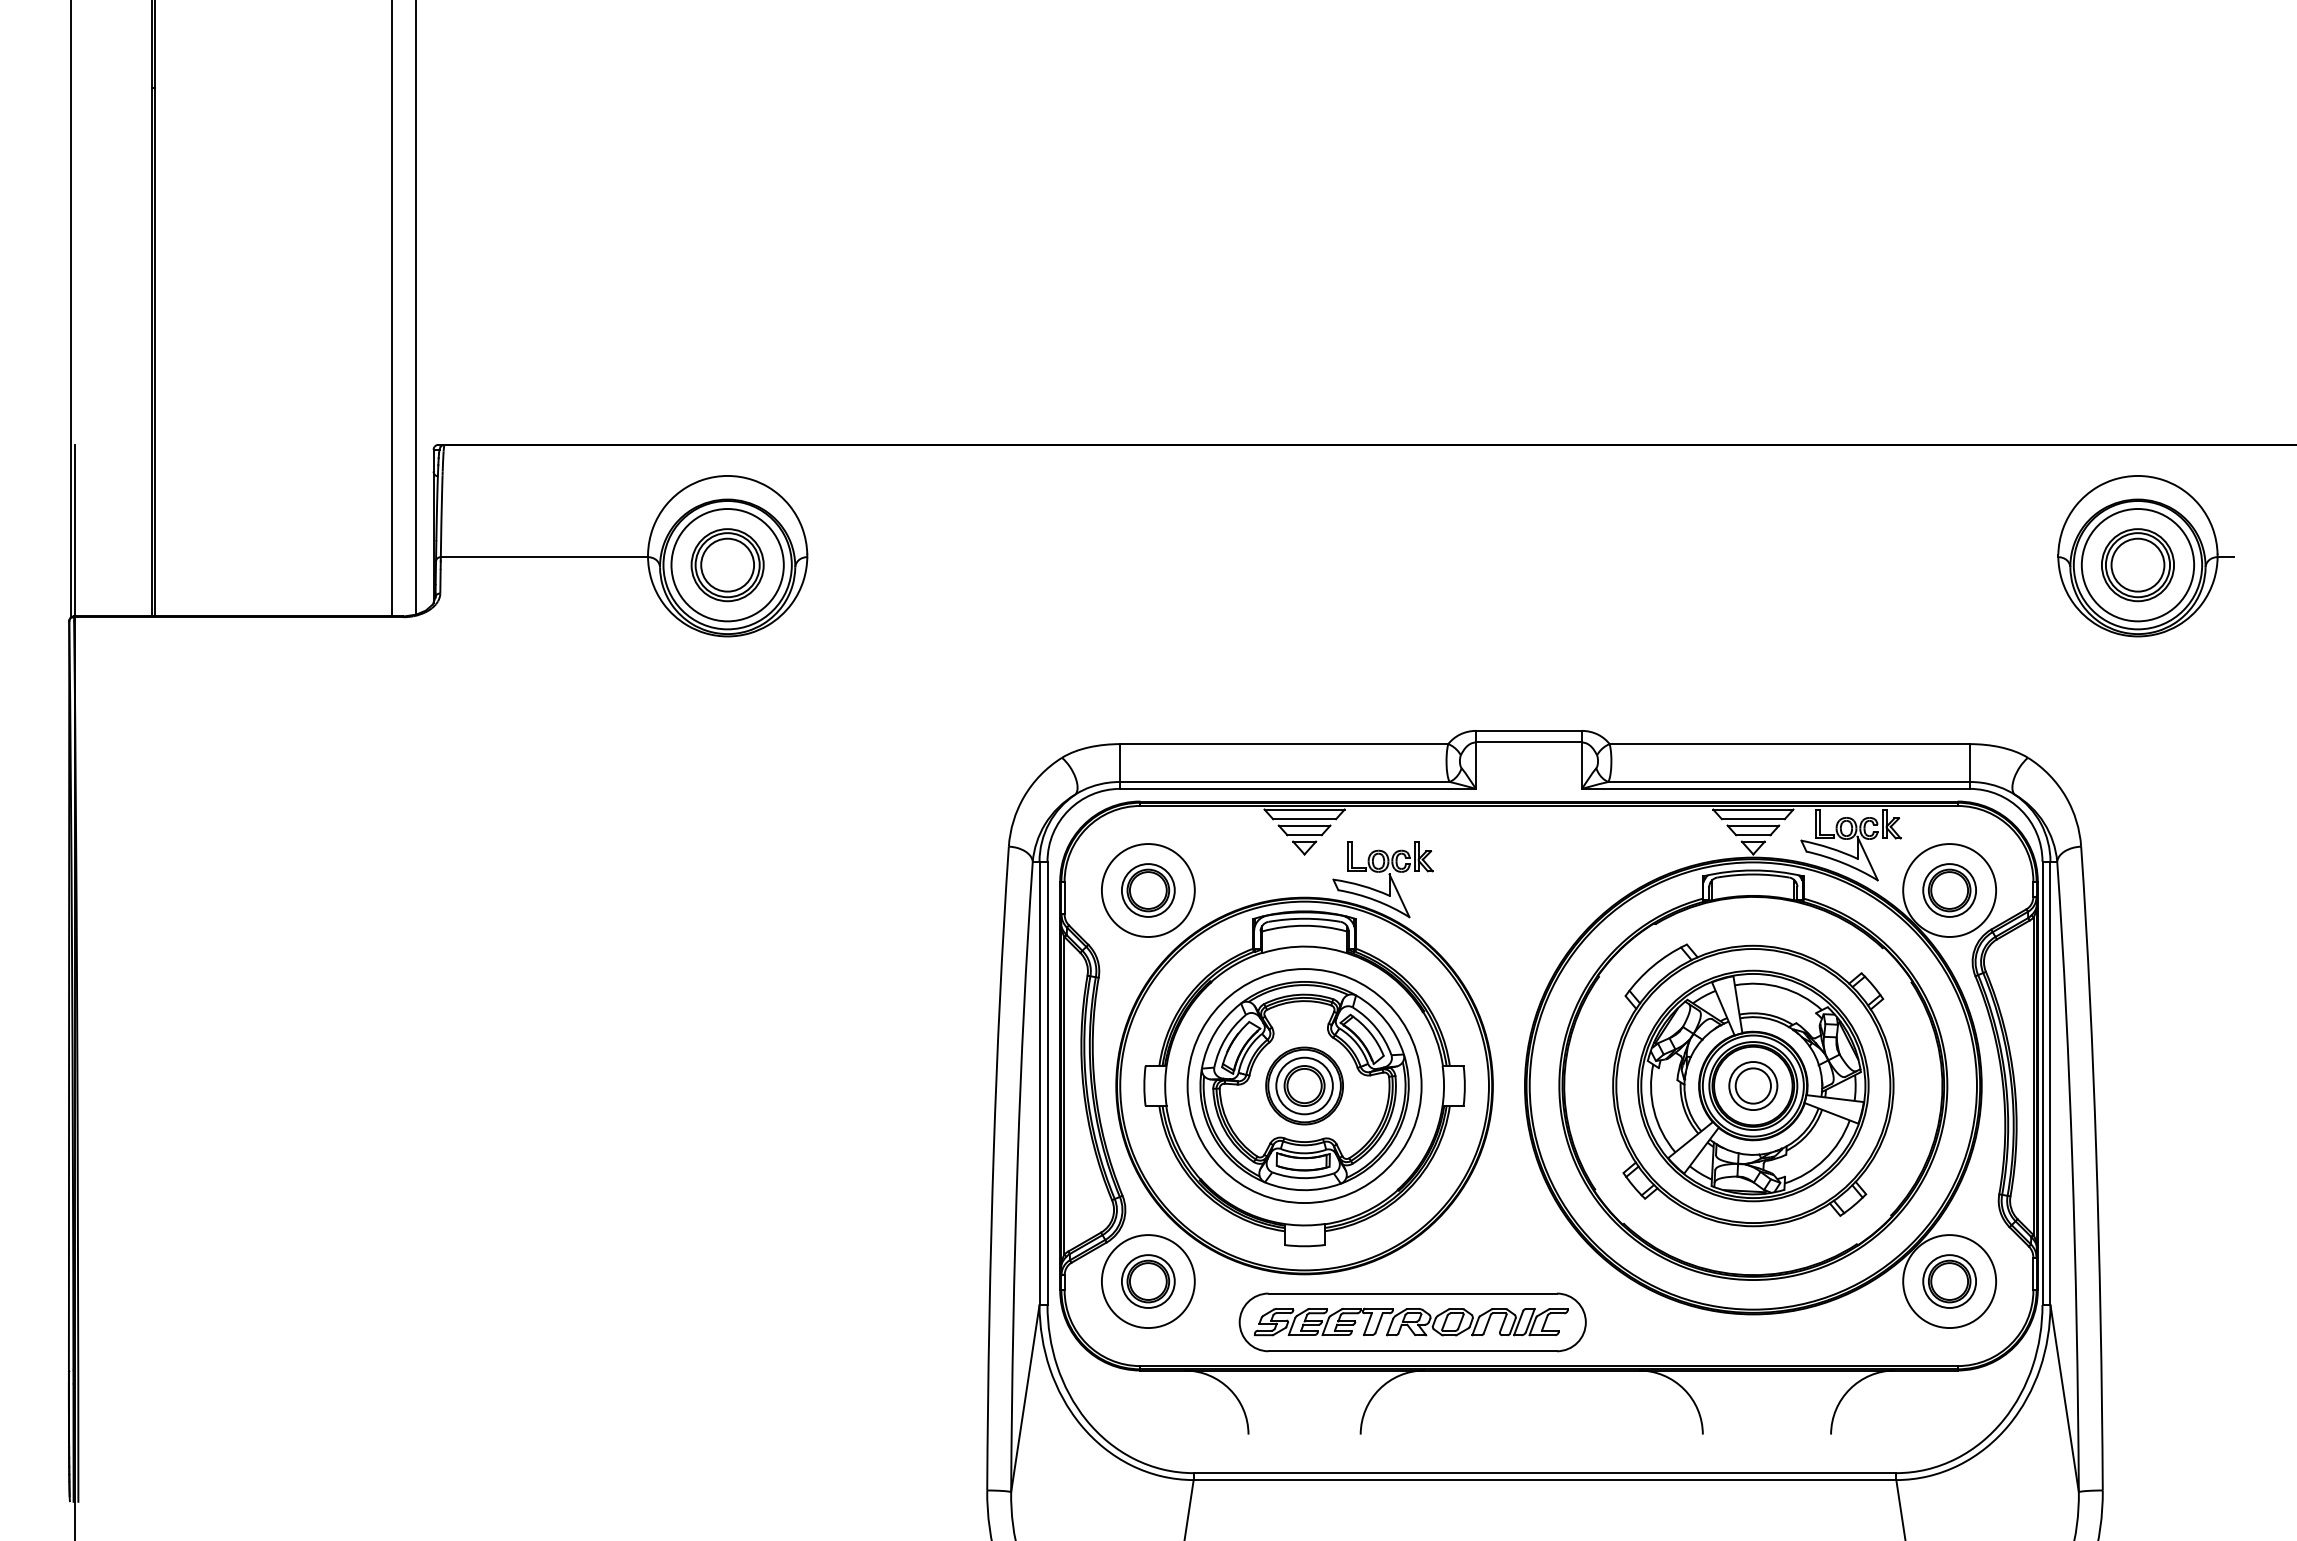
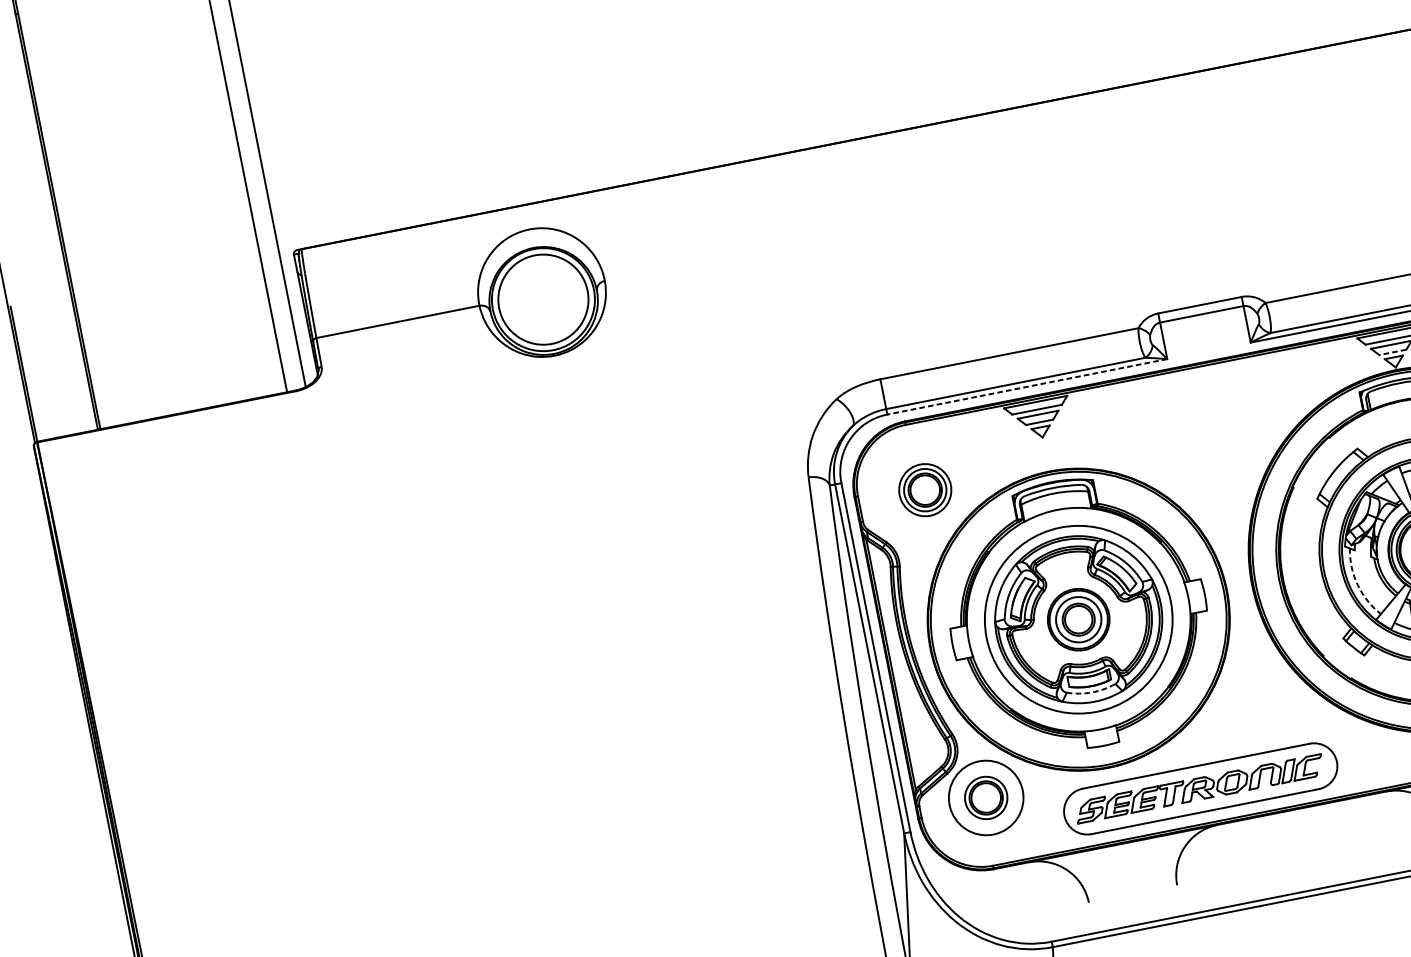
part: (727, 565) -> (543, 299), removed
line: (1298, 788) -> (1027, 386), solid -> dashed
line: (1752, 835) -> (1392, 352), solid -> dashed
part: (1382, 872) -> (1106, 439), removed
circle: (1147, 890) -> (924, 490), size x0.7
arc: (1654, 1111) -> (1358, 585), solid -> dashed
arc: (1303, 1178) -> (1092, 692), solid -> dashed

